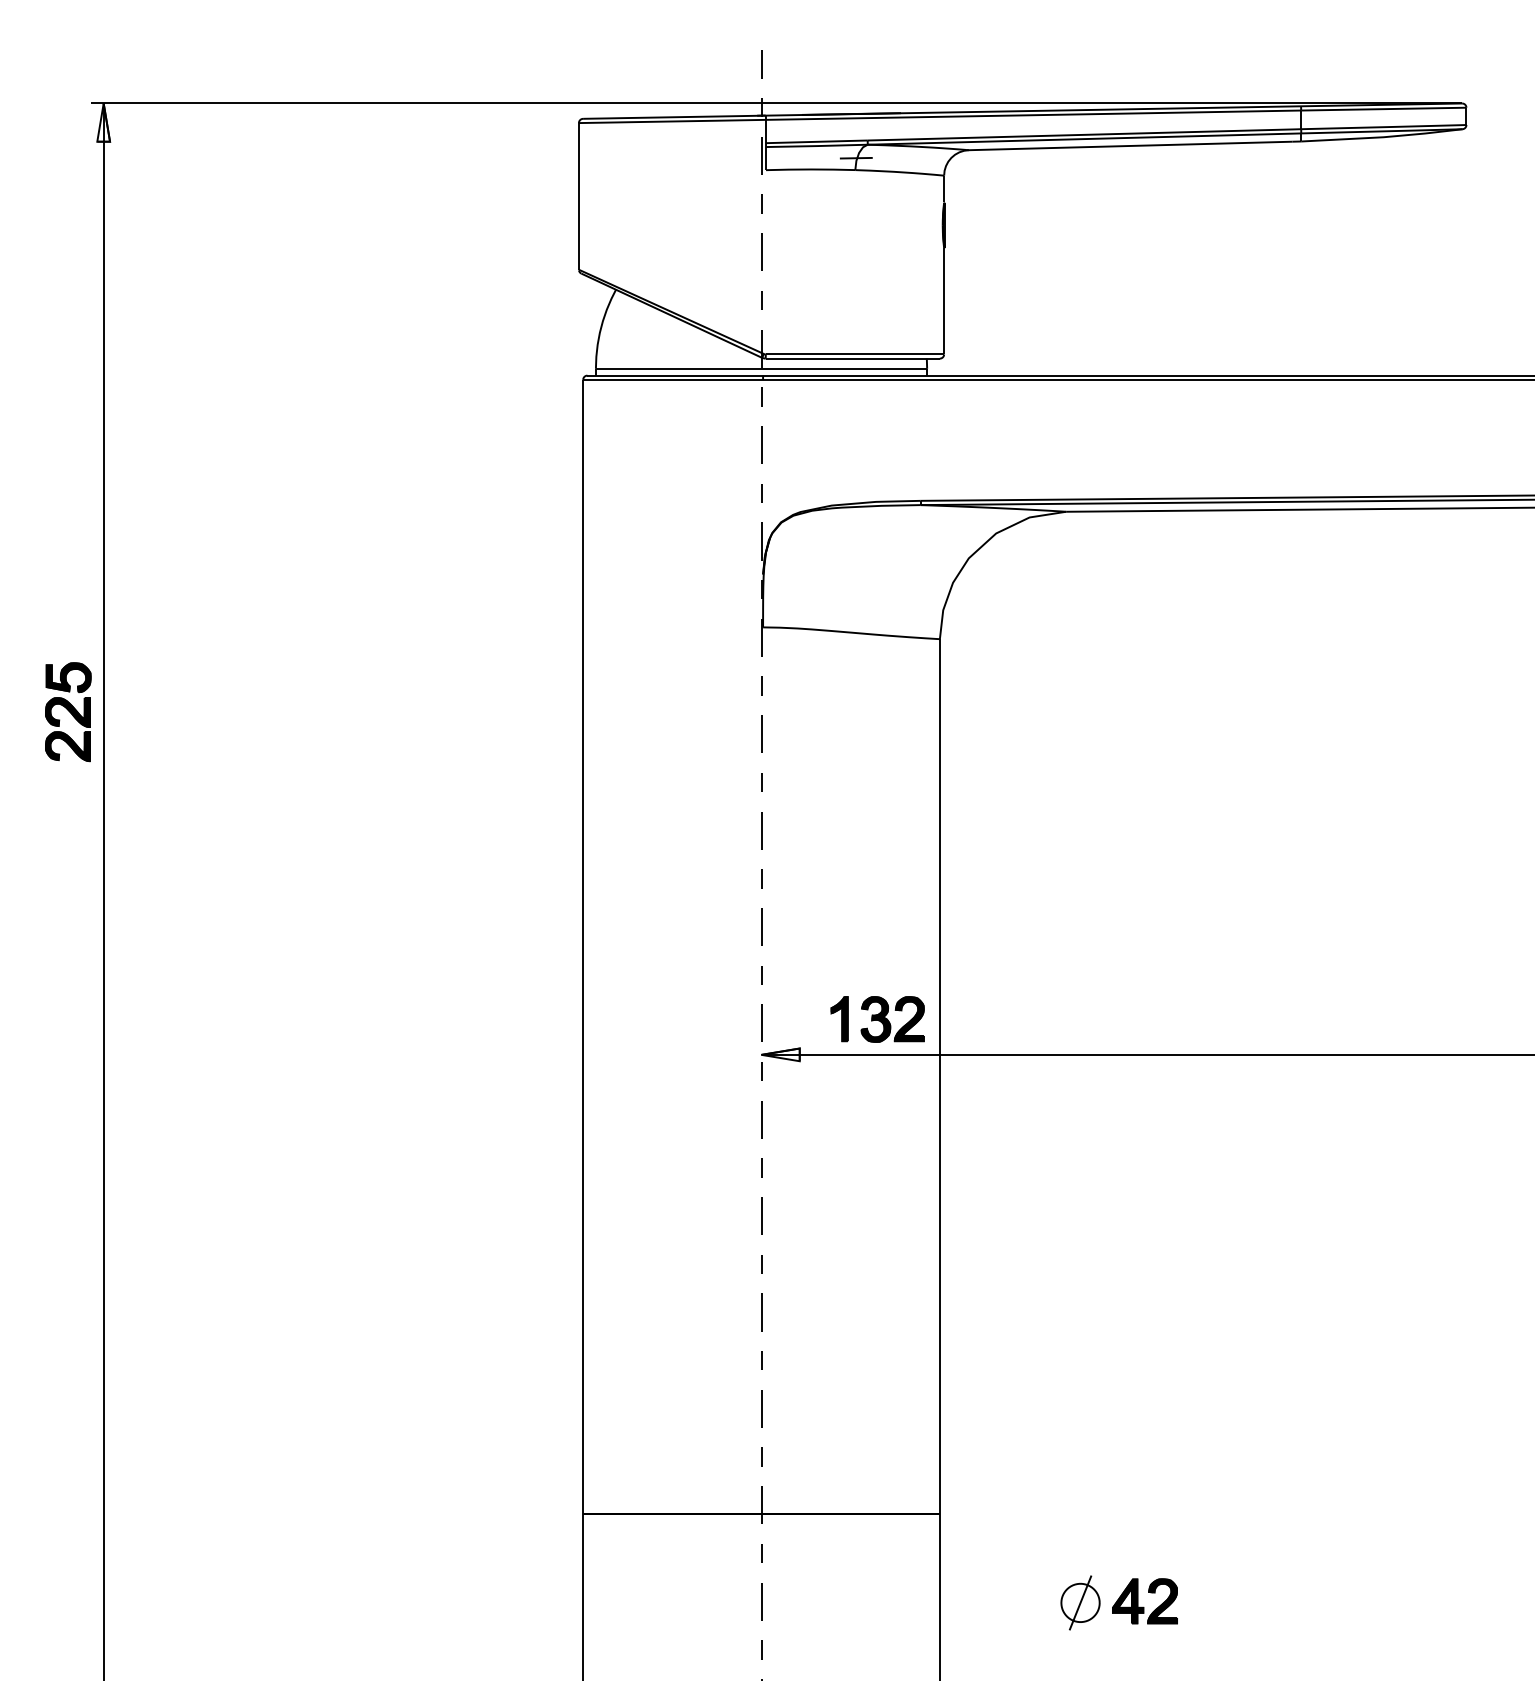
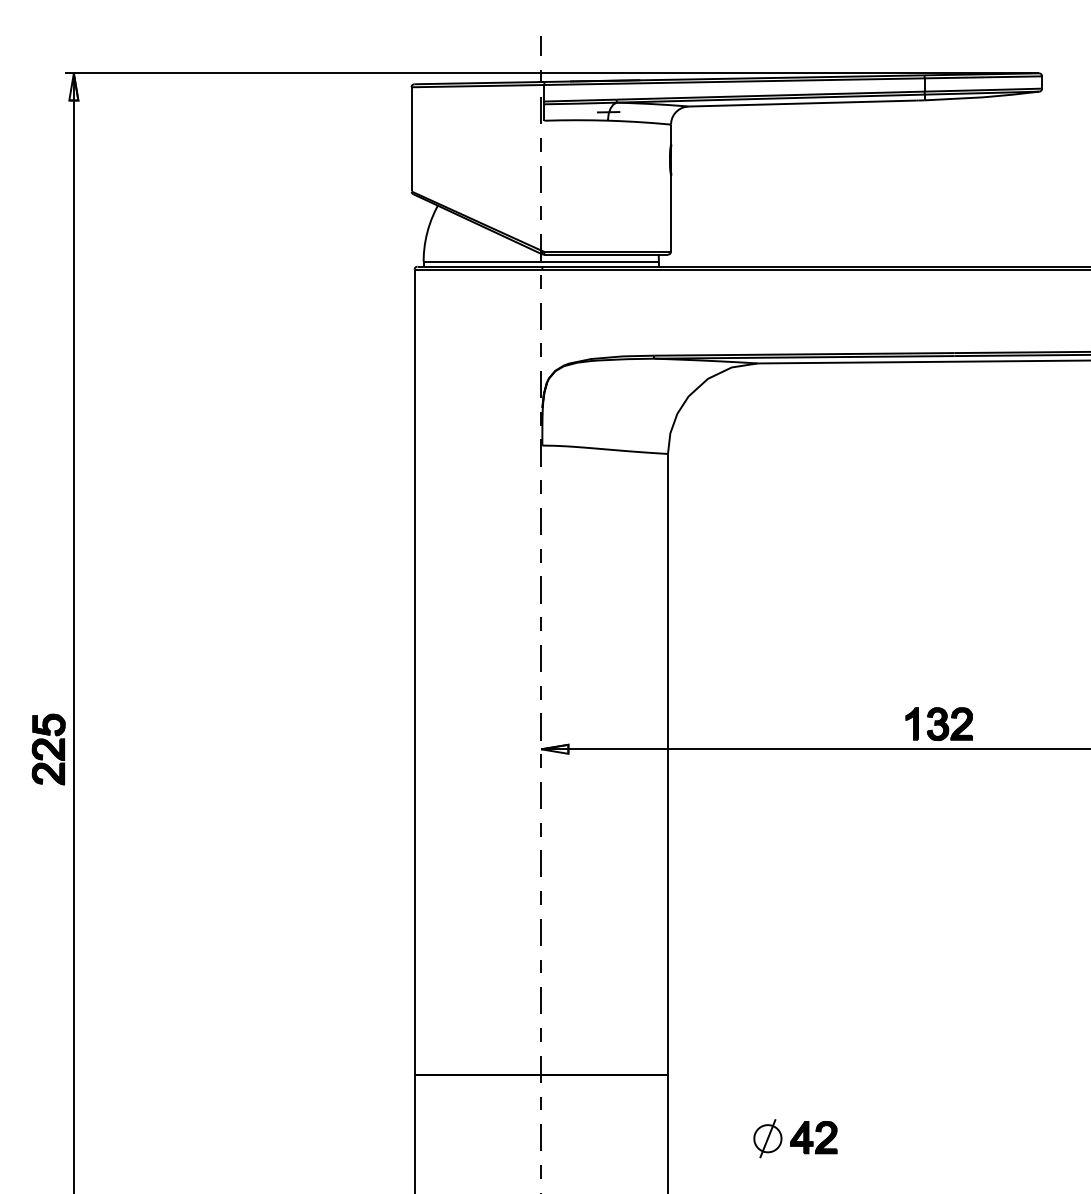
part: (68, 712) -> (48, 749), moved
part: (877, 1019) -> (939, 724), moved

